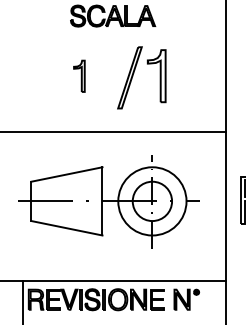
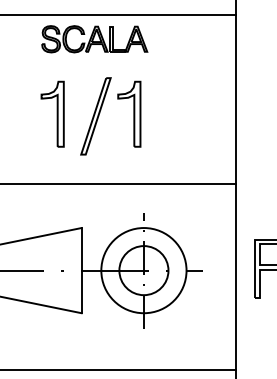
part: (134, 73) -> (101, 110), moved
part: (79, 76) -> (52, 114), size x1.67

